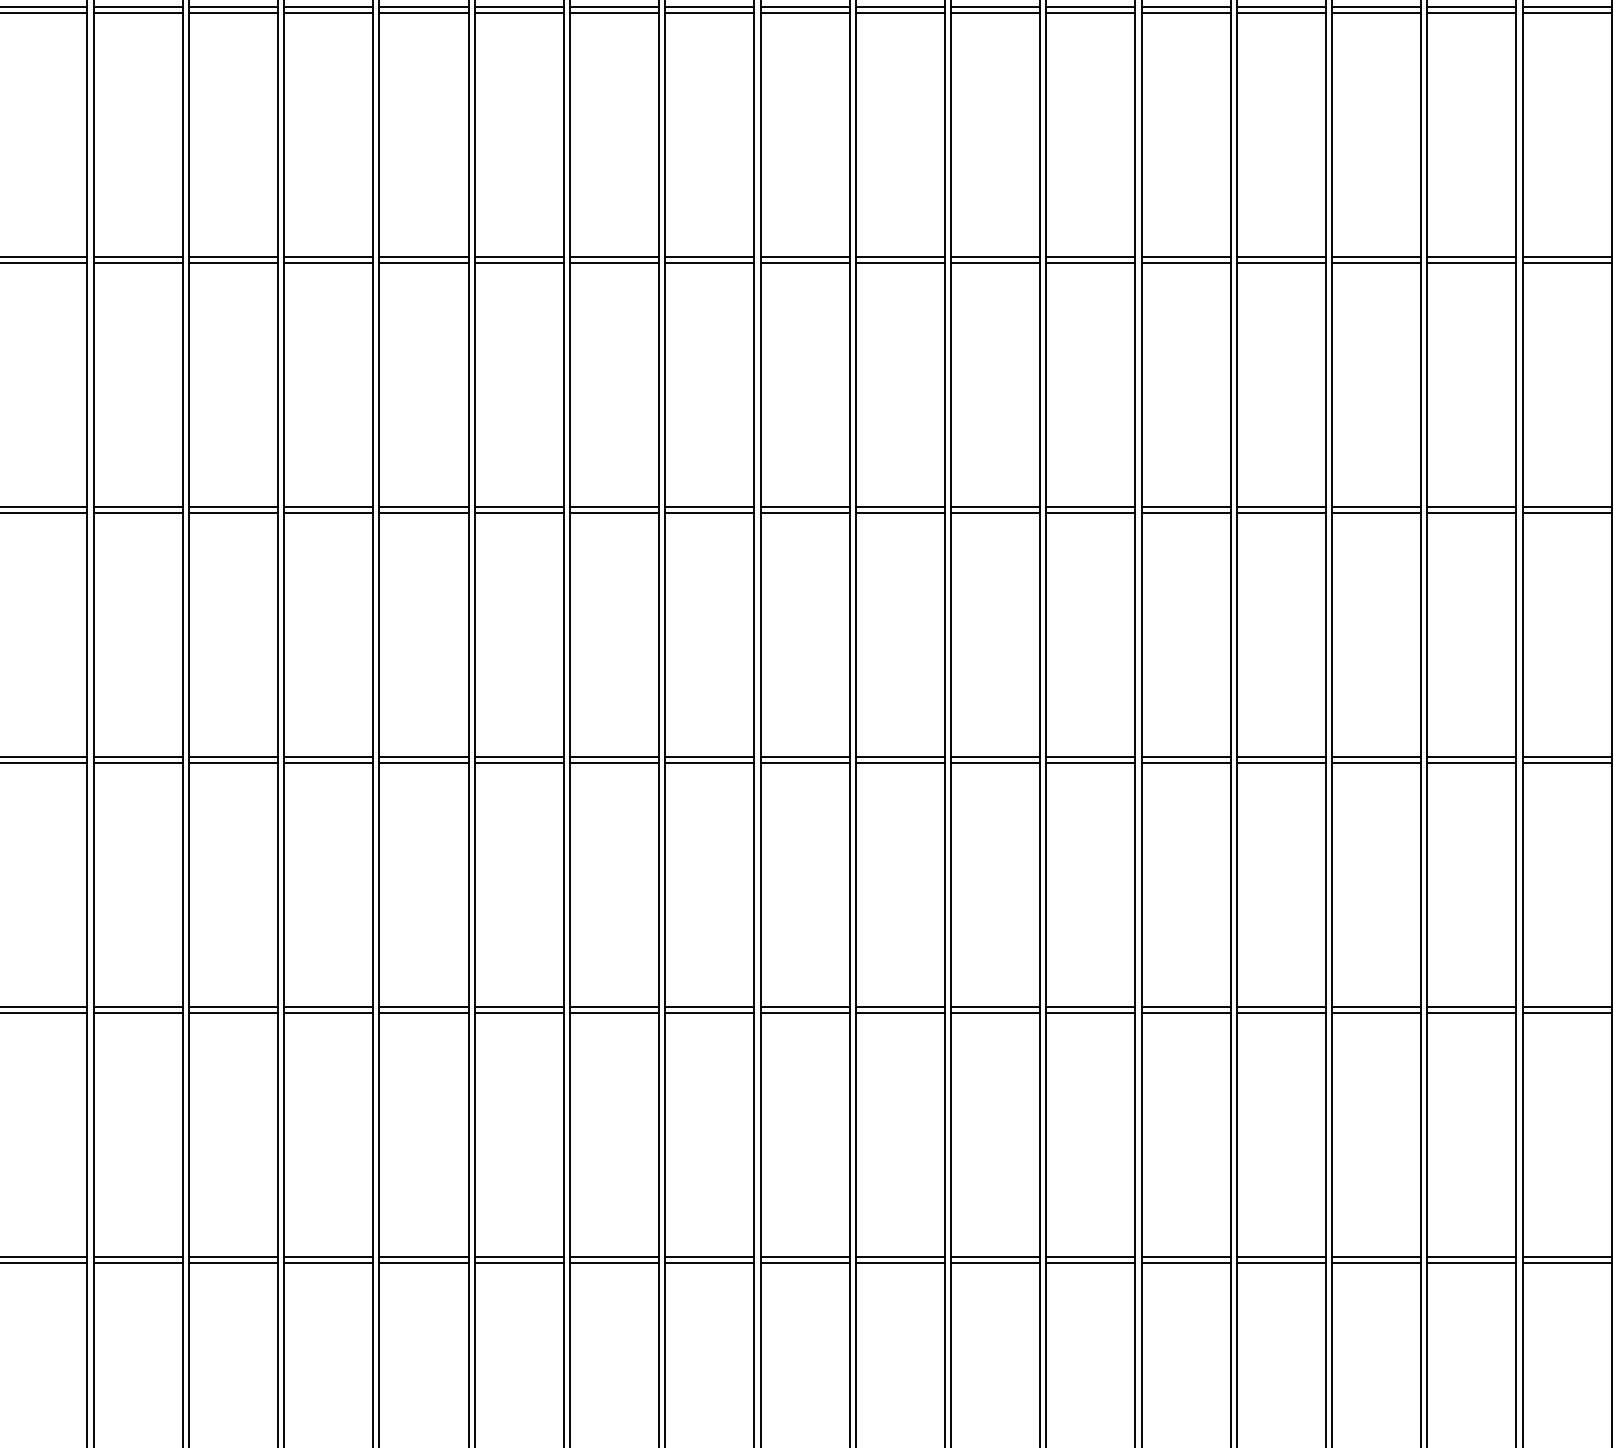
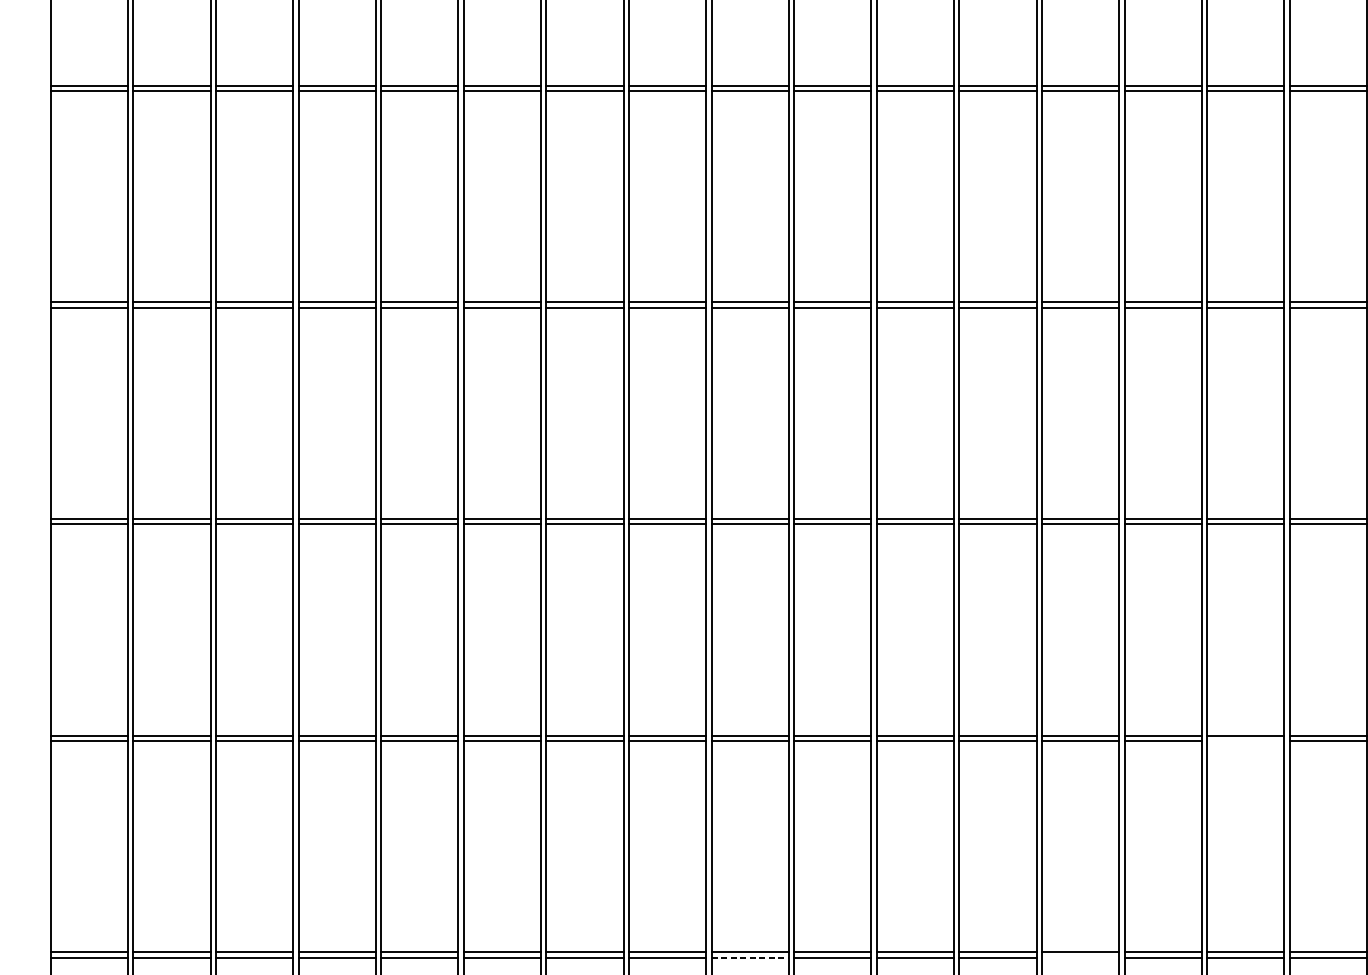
line: (1376, 1013) -> (1245, 741), removed
line: (805, 1262) -> (750, 957), solid -> dashed
line: (1185, 1262) -> (1080, 957), removed

